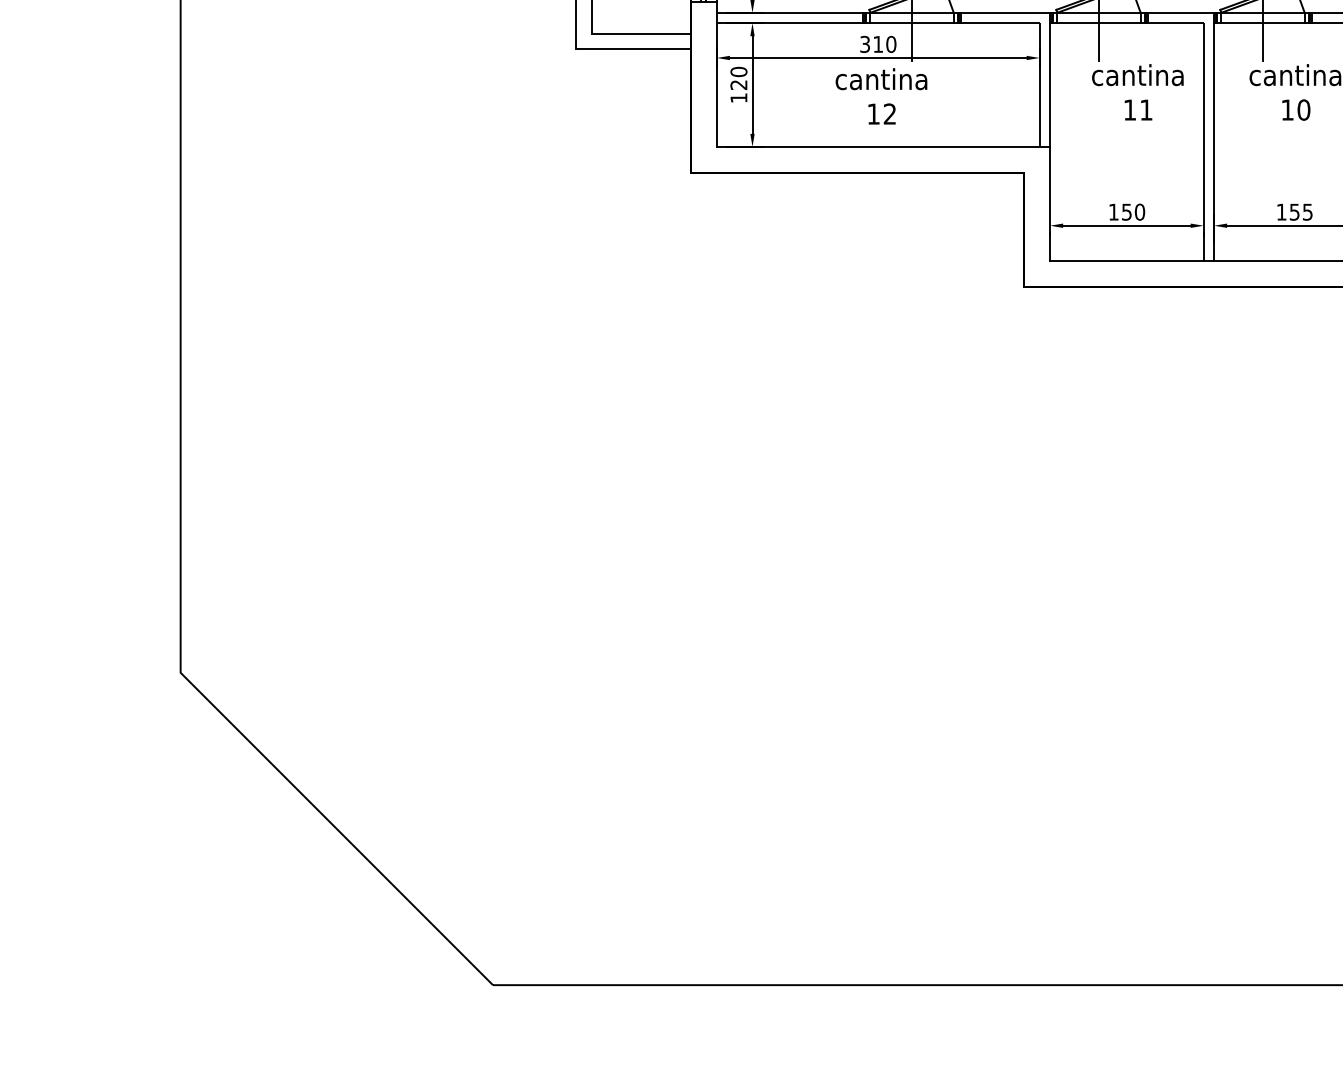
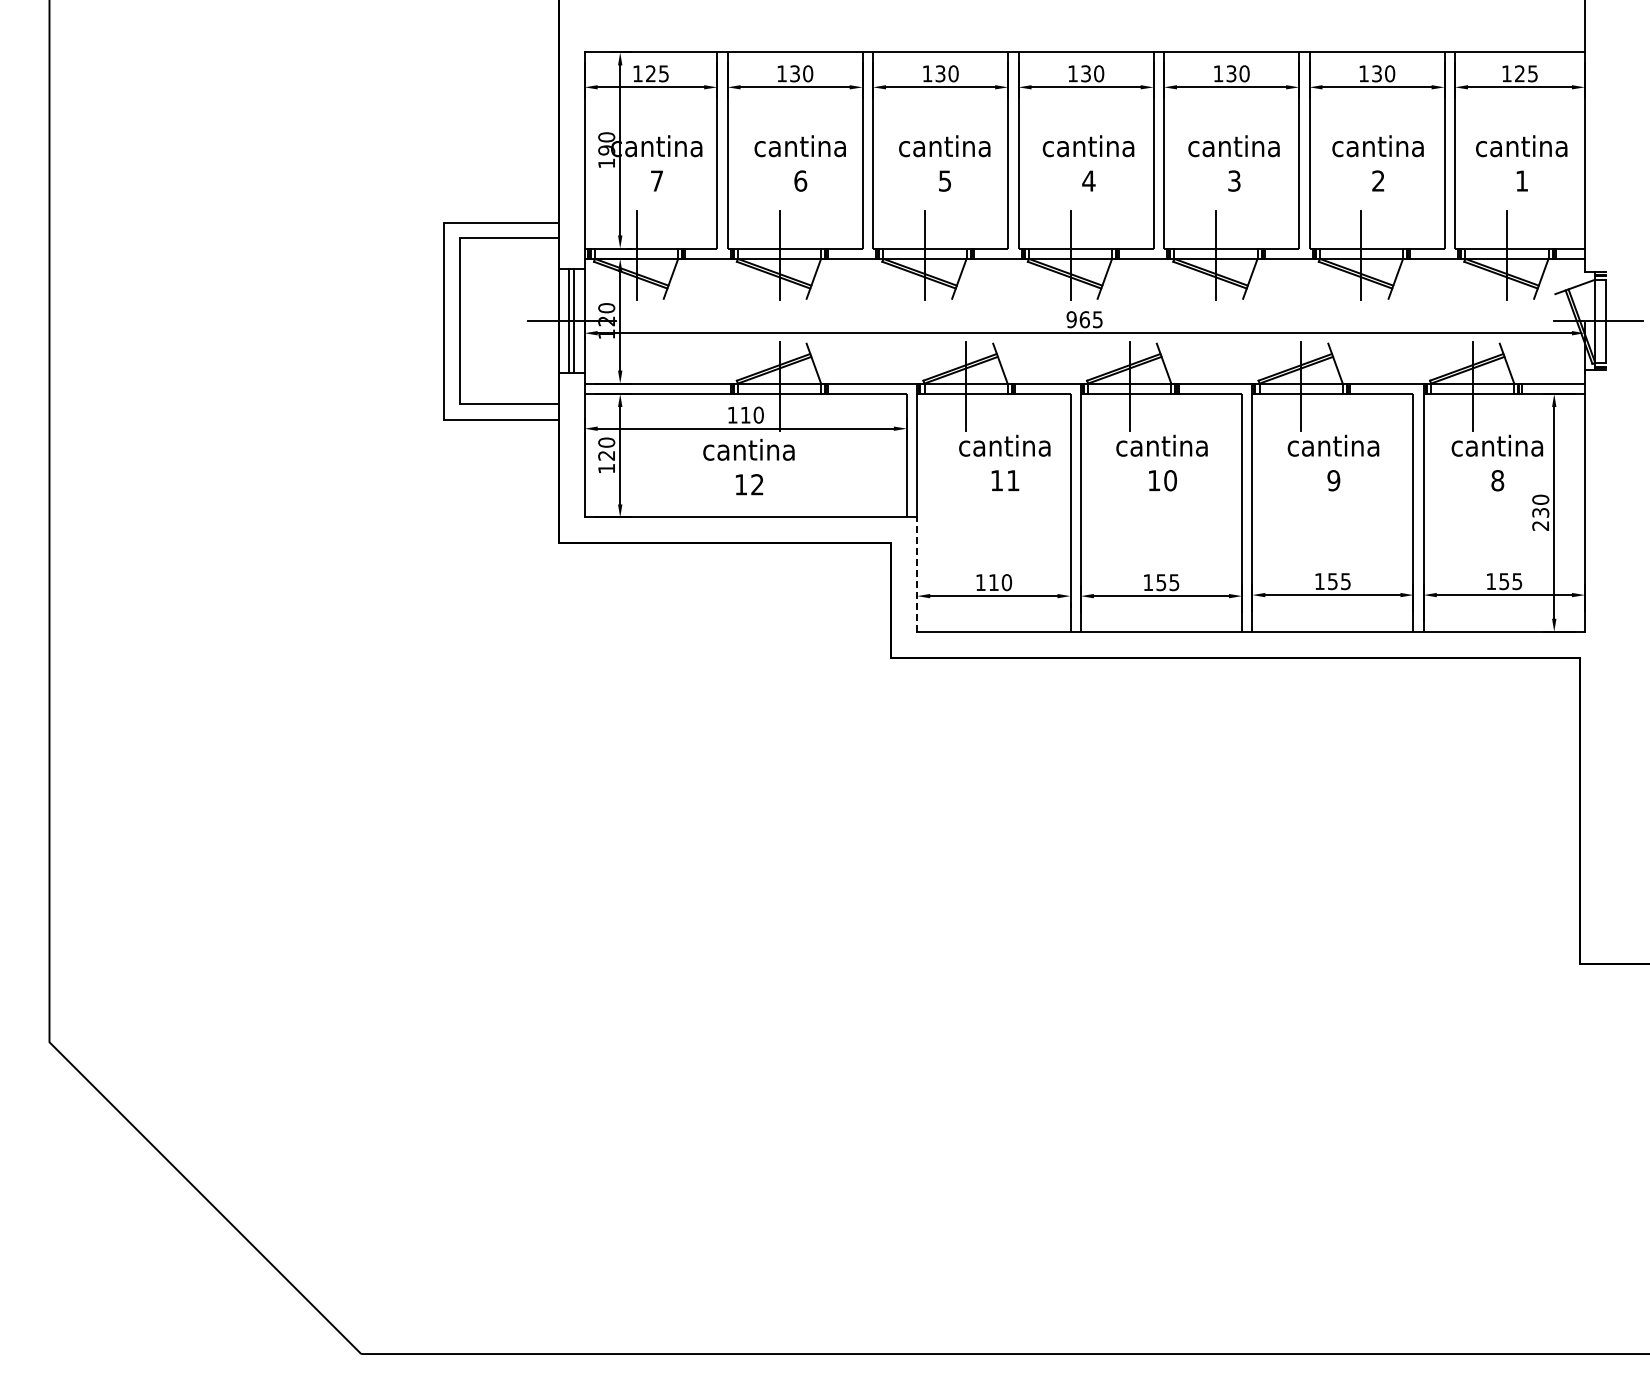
text: (865, 43) -> (732, 414), 310 -> 110
line: (1050, 204) -> (917, 574), solid -> dashed
text: (1126, 212) -> (993, 582), 150 -> 110

